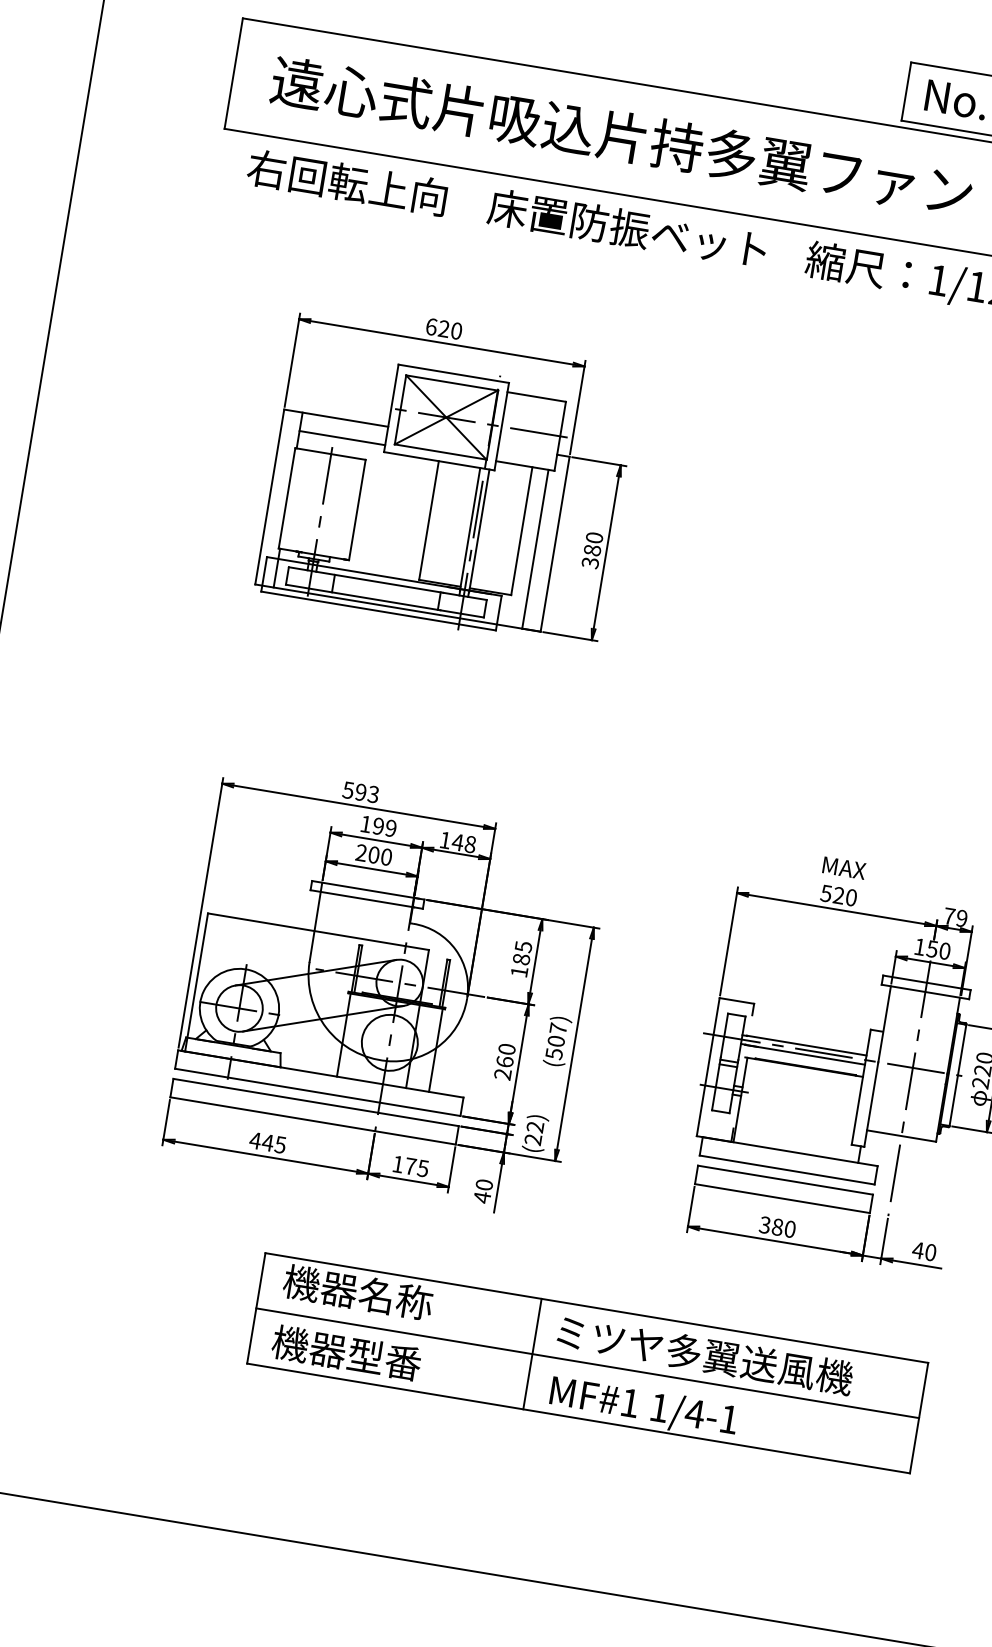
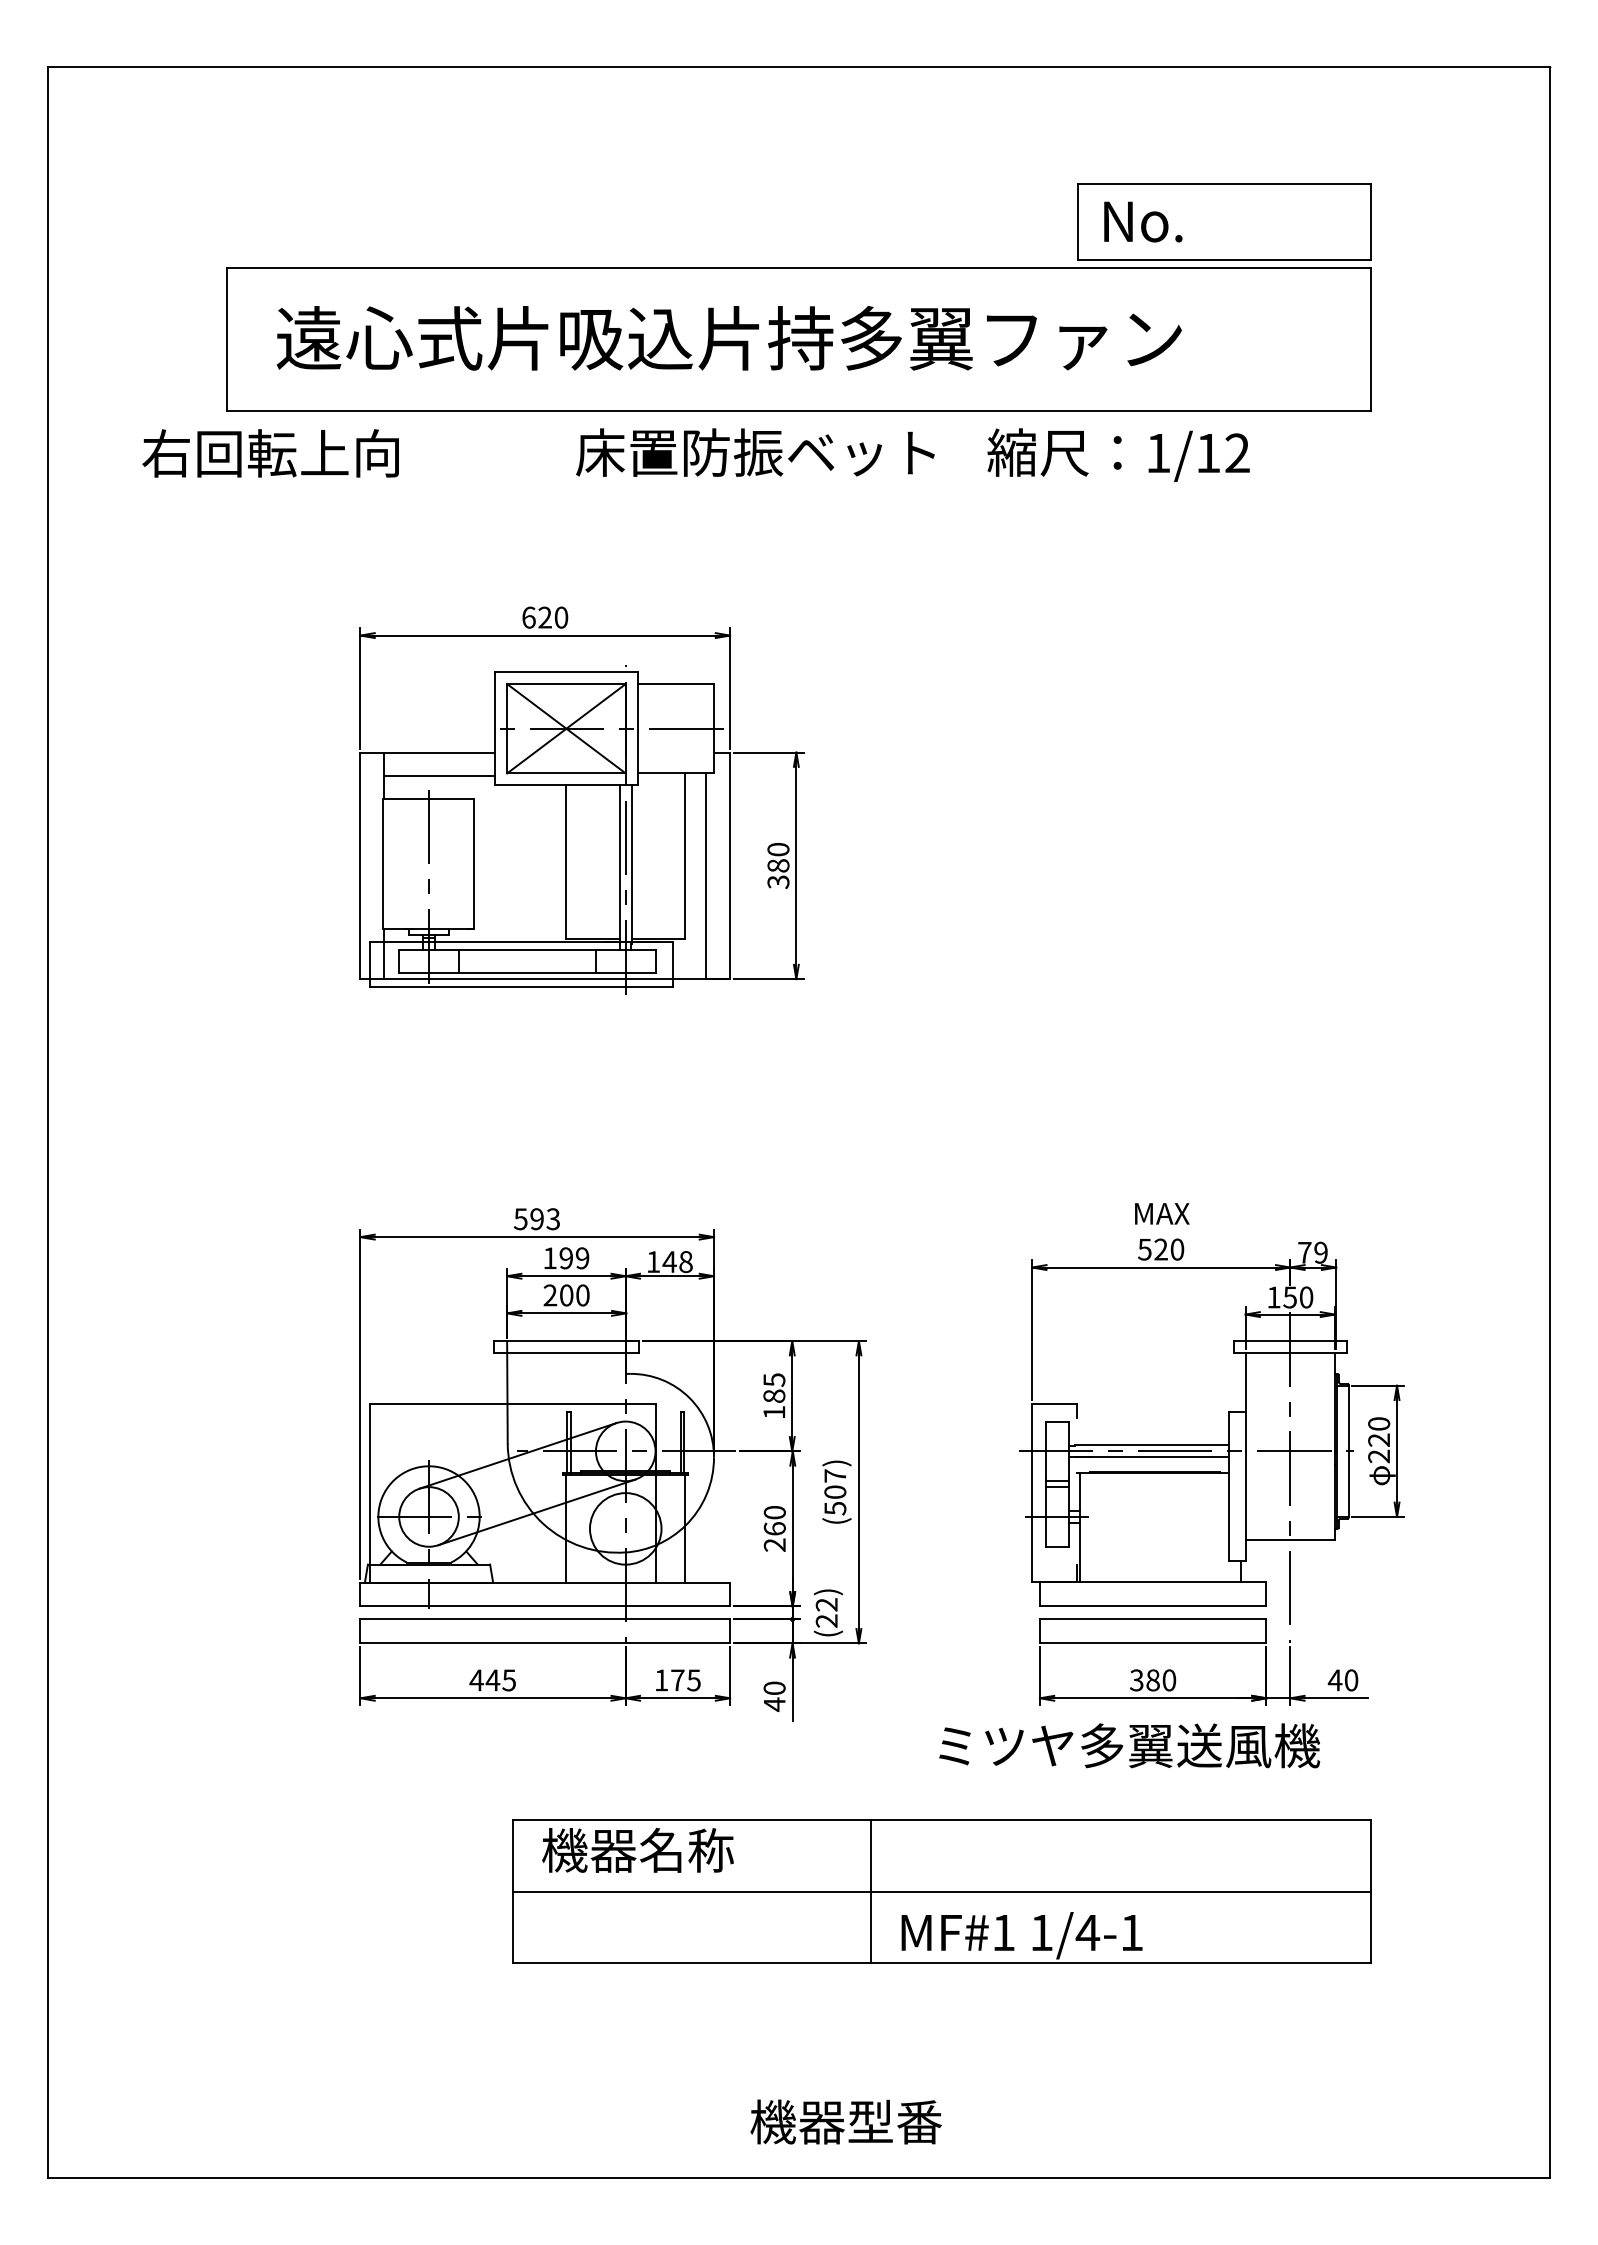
text: (347, 182) -> (270, 453), moved
text: (346, 1352) -> (845, 2121), moved
text: (705, 1354) -> (1129, 1745), moved

